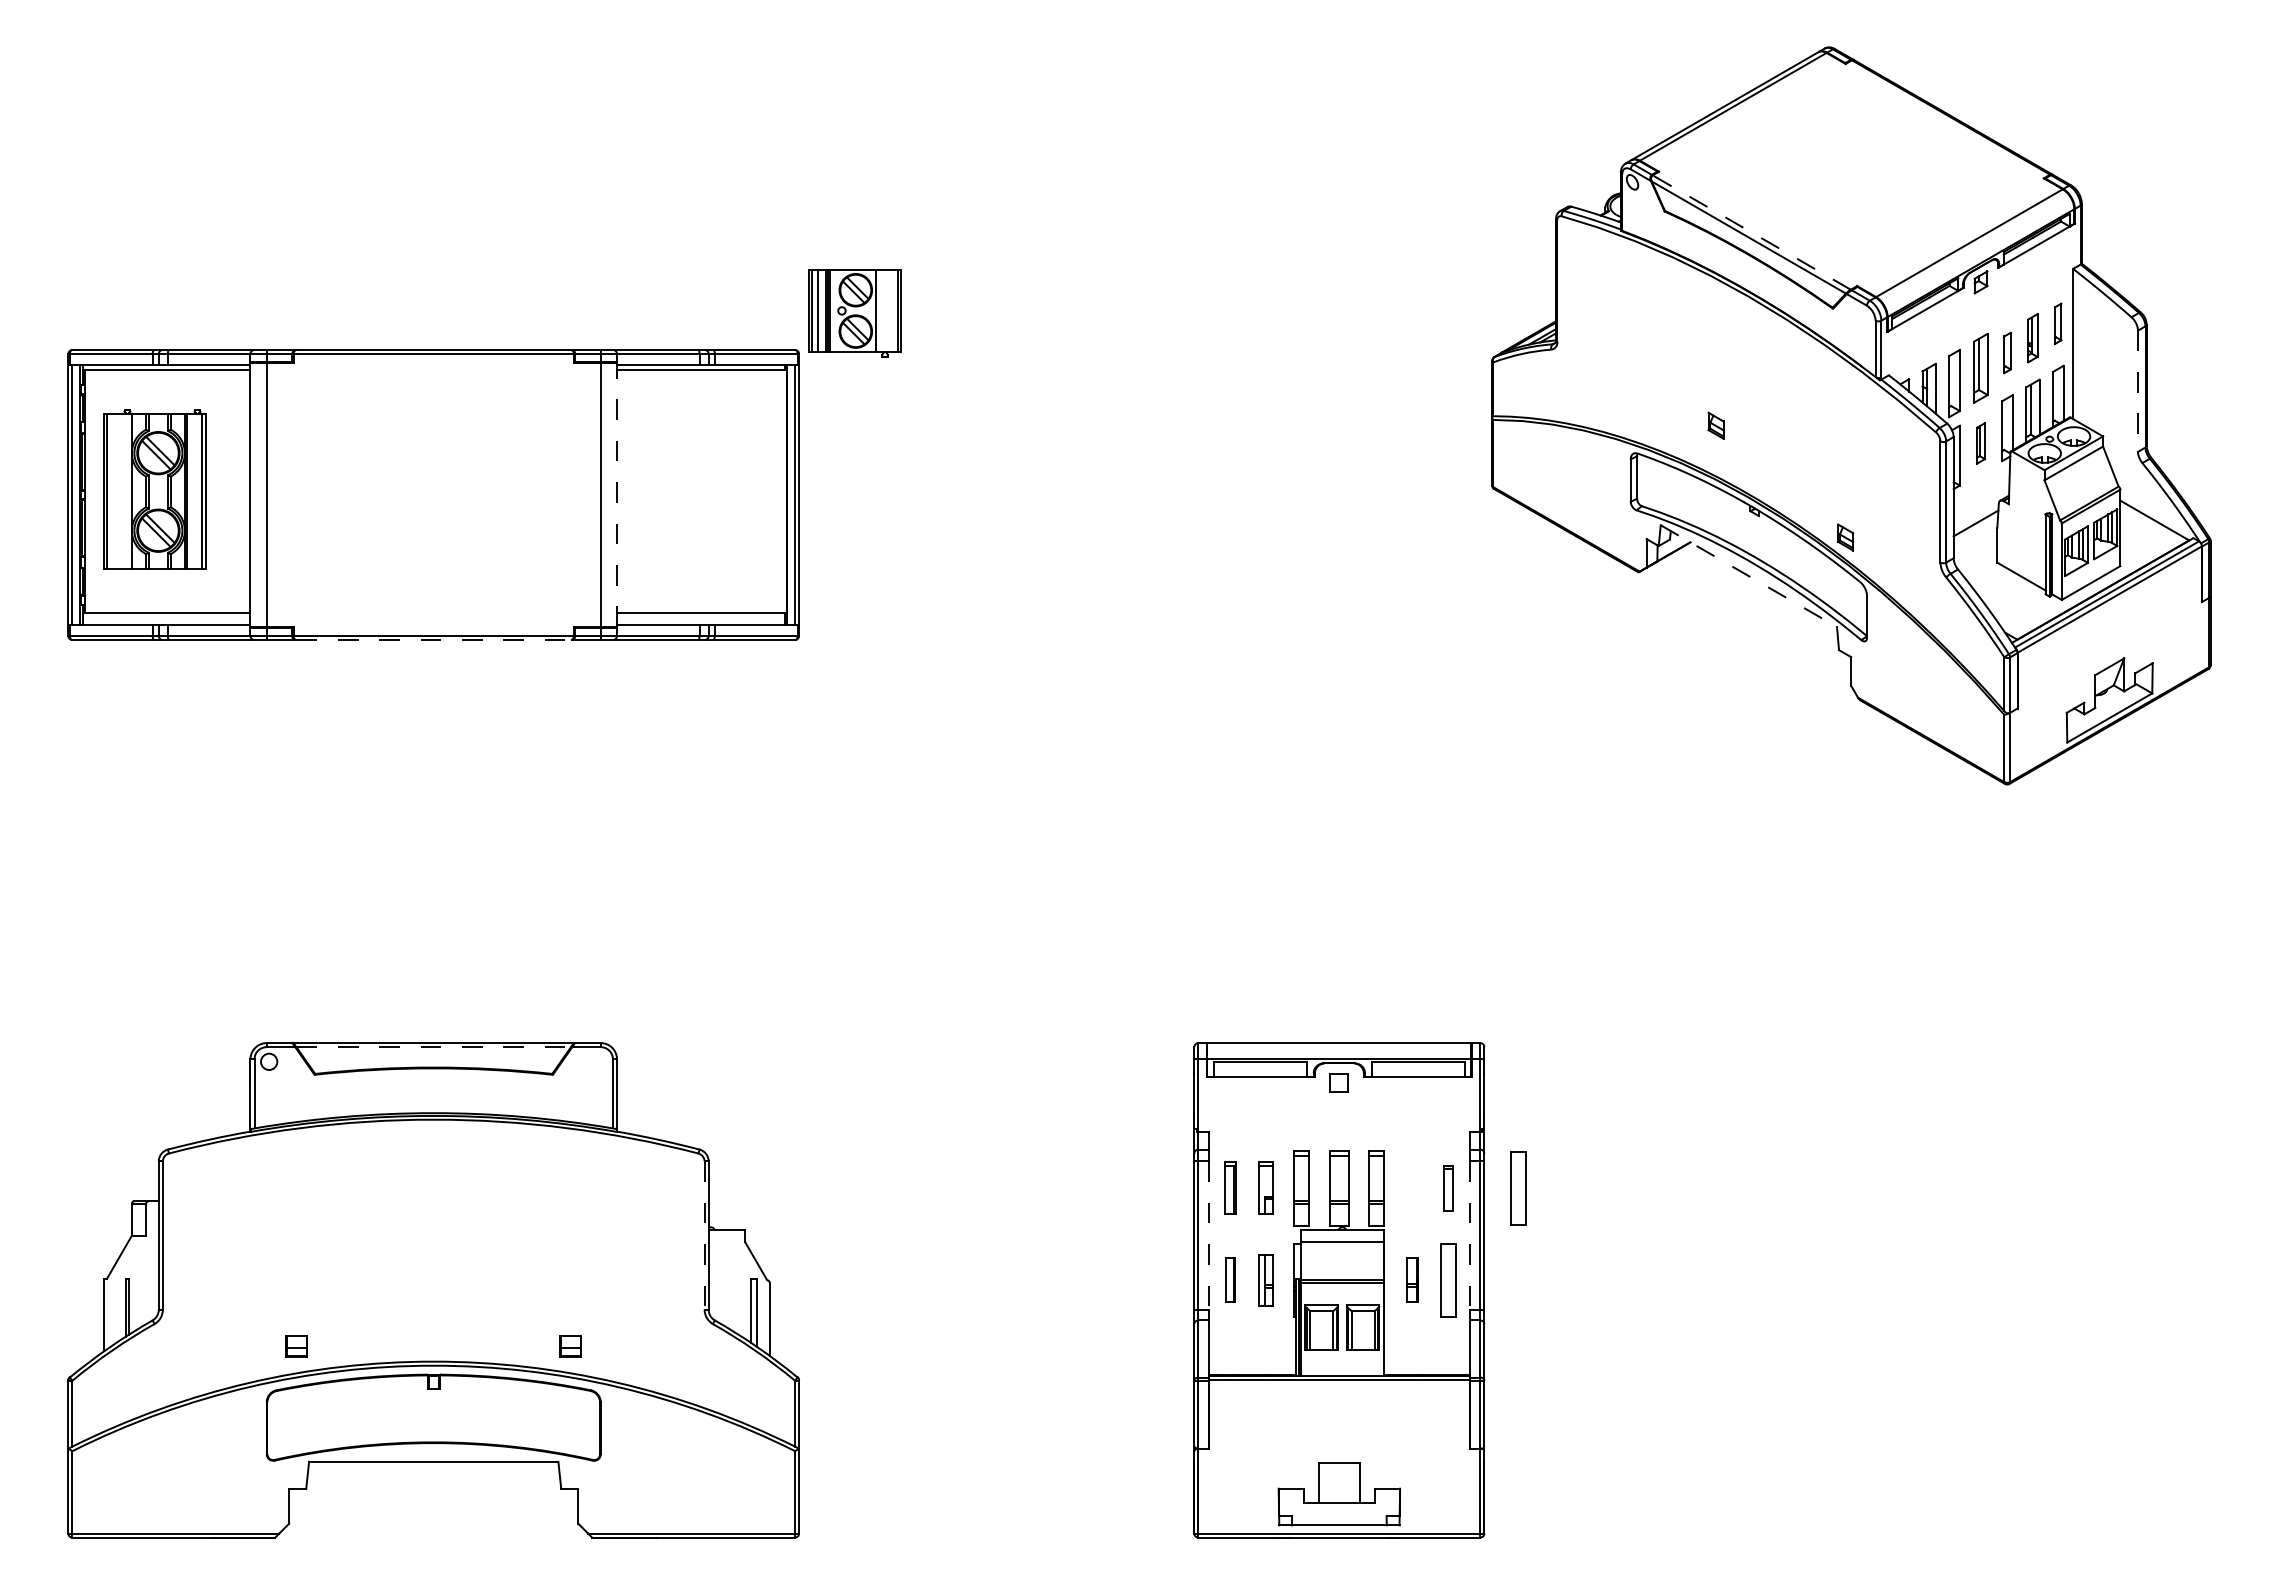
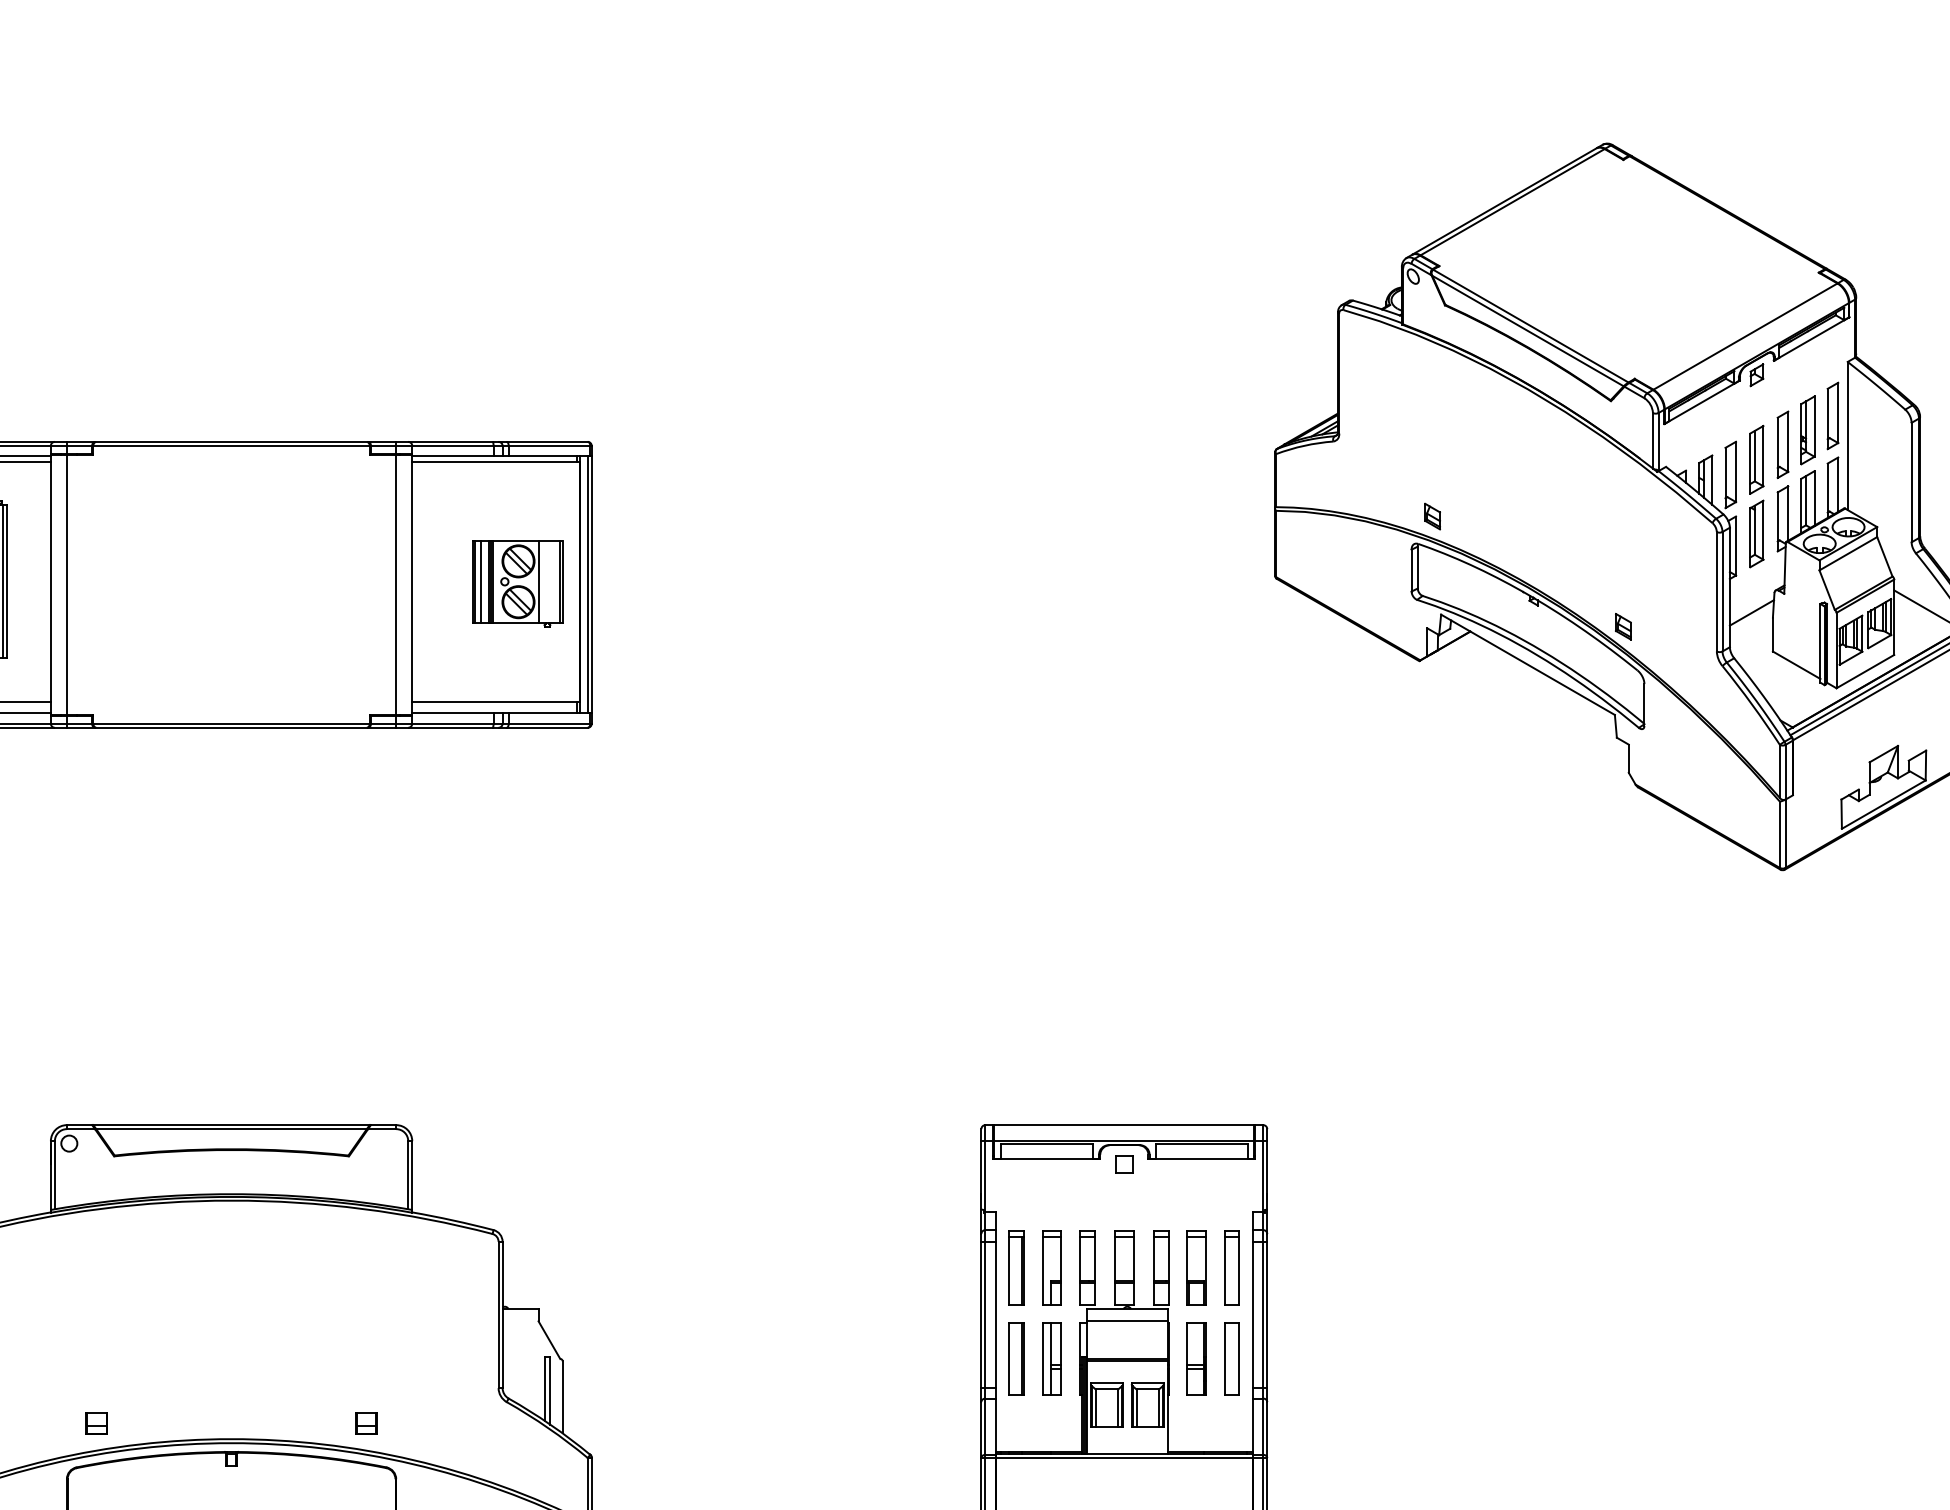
line: (1751, 232) -> (1530, 326), dashed -> solid
part: (854, 313) -> (517, 584), moved
part: (2057, 323) -> (1832, 415), size x1.67
part: (2032, 337) -> (1807, 429), size x1.43
part: (2007, 352) -> (1782, 444), size x1.67
line: (2138, 391) -> (1912, 482), dashed -> solid
part: (1715, 425) -> (1432, 516), moved
part: (1980, 443) -> (1756, 534), size x1.67
line: (617, 495) -> (412, 585), dashed -> solid
line: (1748, 576) -> (1527, 665), dashed -> solid
line: (434, 640) -> (232, 728), dashed -> solid
line: (434, 1047) -> (232, 1129), dashed -> solid
part: (1230, 1188) -> (1017, 1268), size x1.43
part: (1265, 1188) -> (1051, 1268), size x1.43
part: (1412, 1188) -> (1196, 1268), added
part: (1448, 1188) -> (1231, 1268), size x1.67
part: (1518, 1188) -> (1300, 1268), removed
line: (704, 1236) -> (498, 1315), dashed -> solid
line: (1209, 1236) -> (996, 1315), dashed -> solid
line: (1469, 1236) -> (1252, 1315), dashed -> solid
part: (1230, 1280) -> (1017, 1359), size x1.67
part: (1265, 1280) -> (1051, 1359), size x1.43
part: (1412, 1280) -> (1196, 1359), size x1.67

